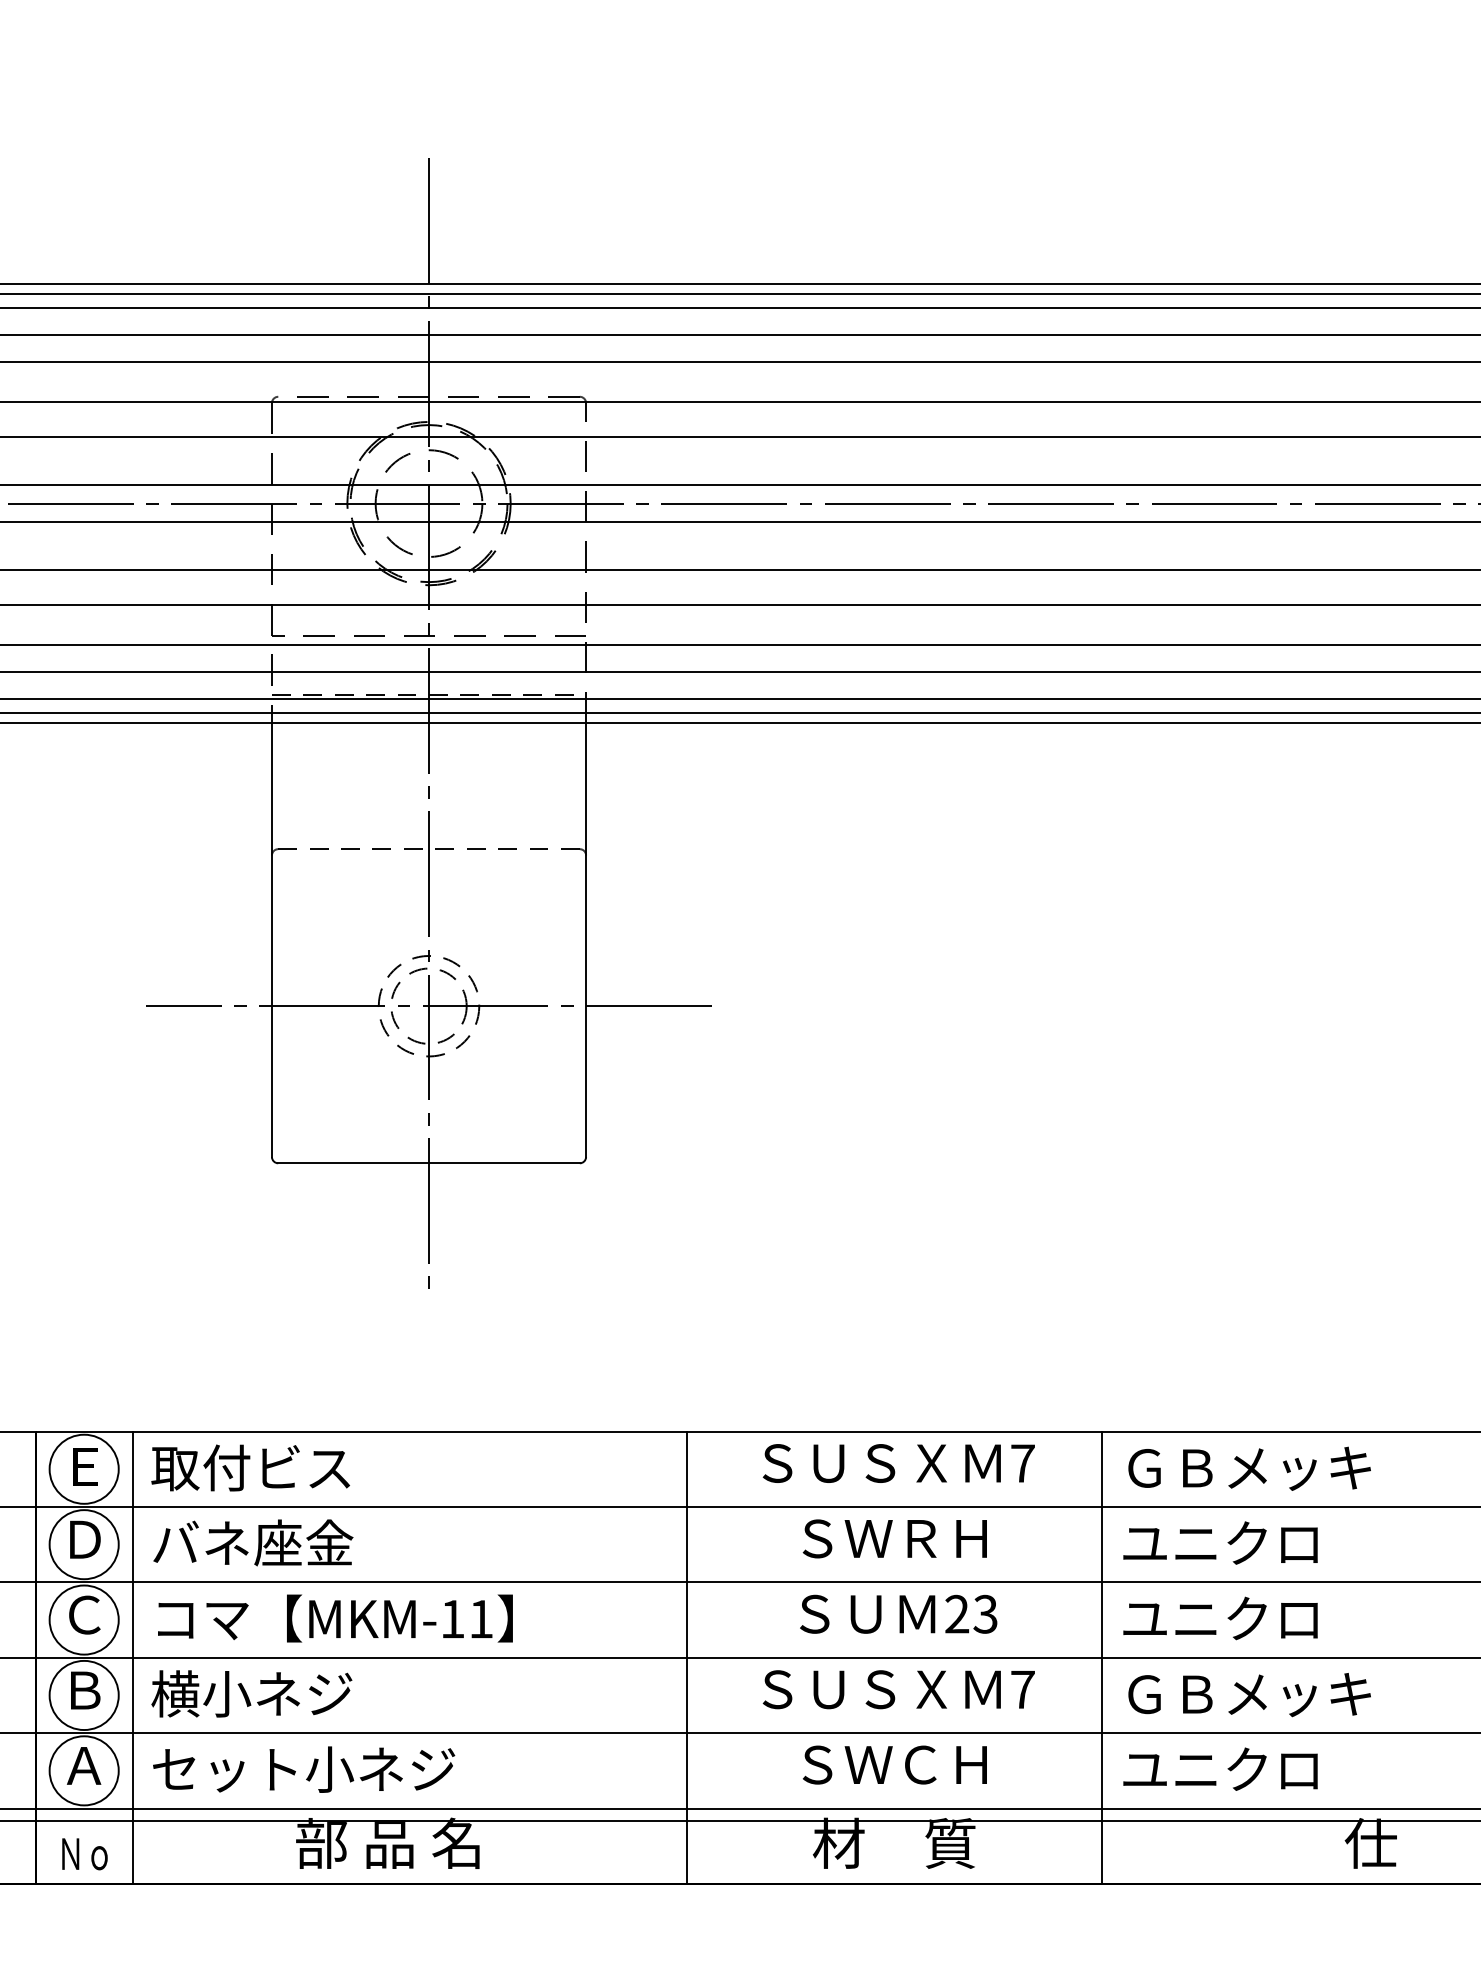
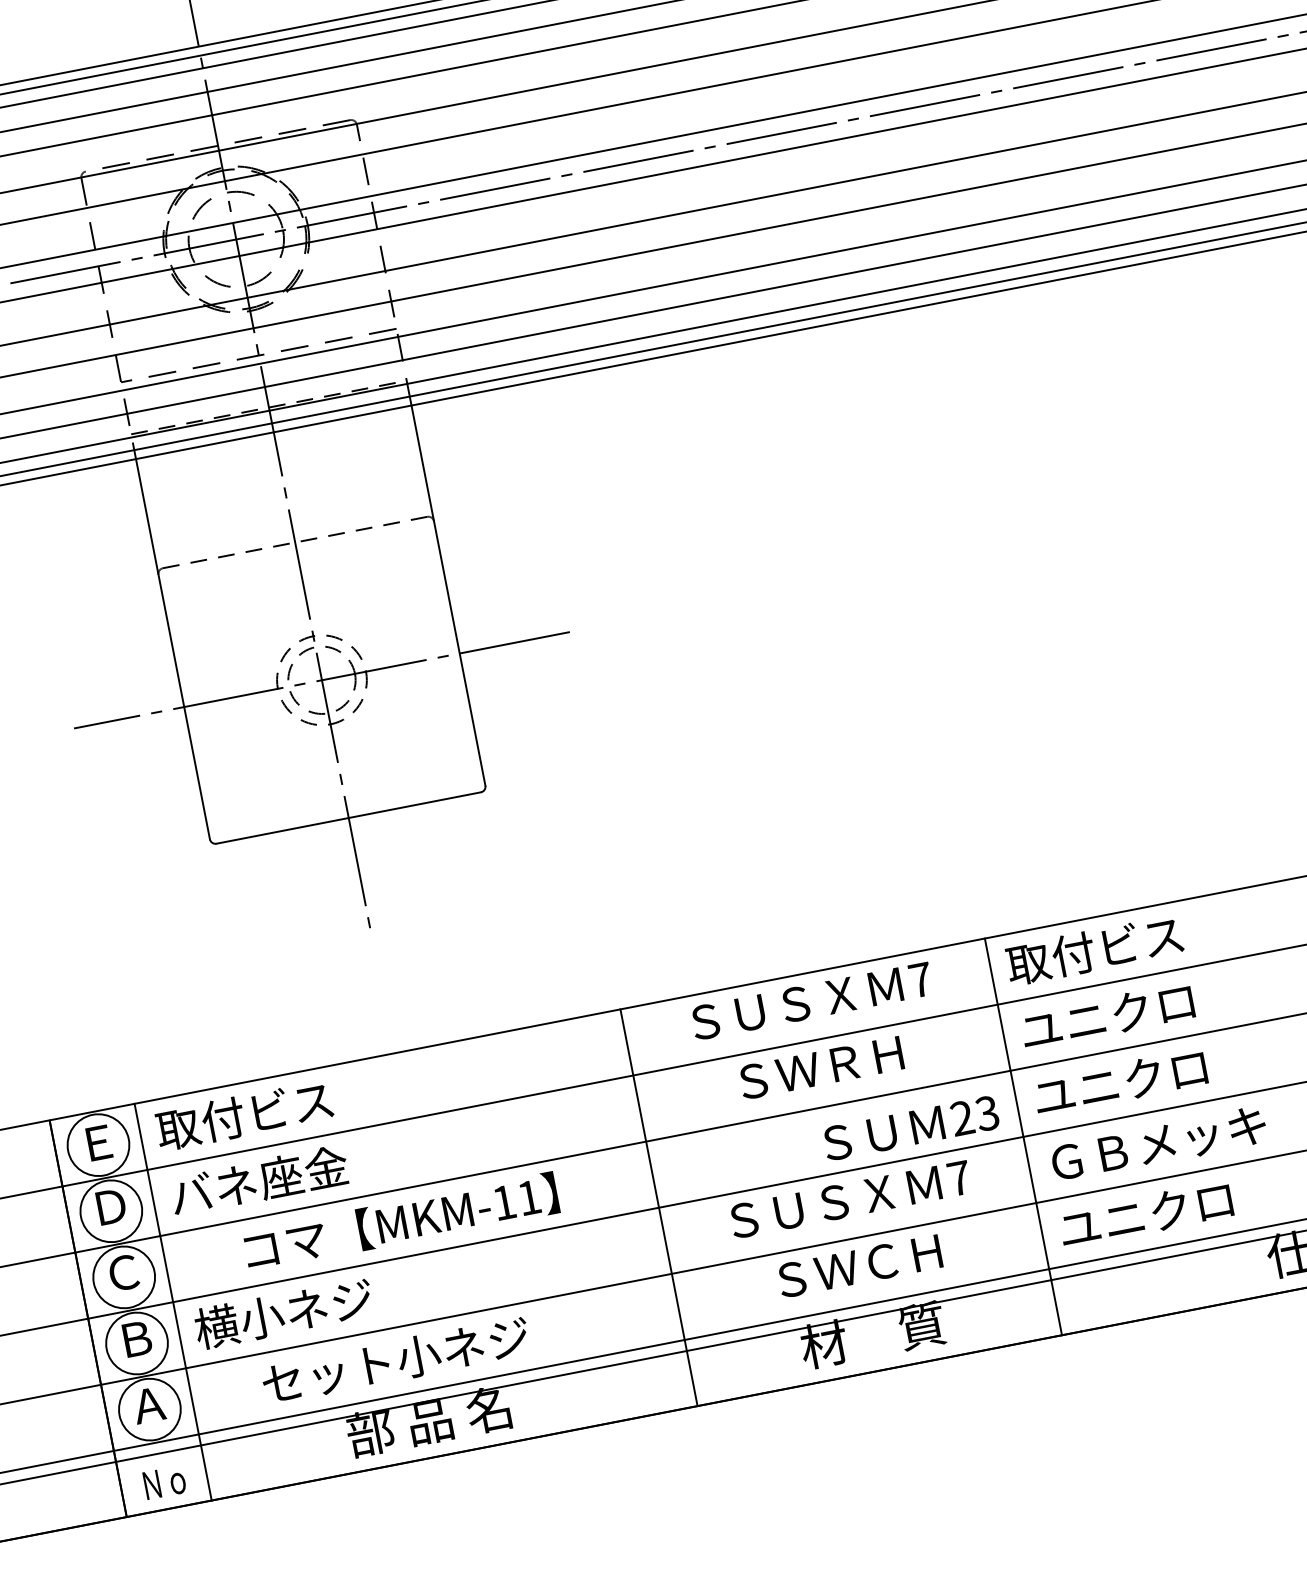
text: (1245, 1467) -> (1116, 945), ＧＢメッキ -> 取付ビス
text: (898, 1613) -> (910, 1127), moved
text: (335, 1618) -> (401, 1222), moved
text: (304, 1769) -> (396, 1360), moved

